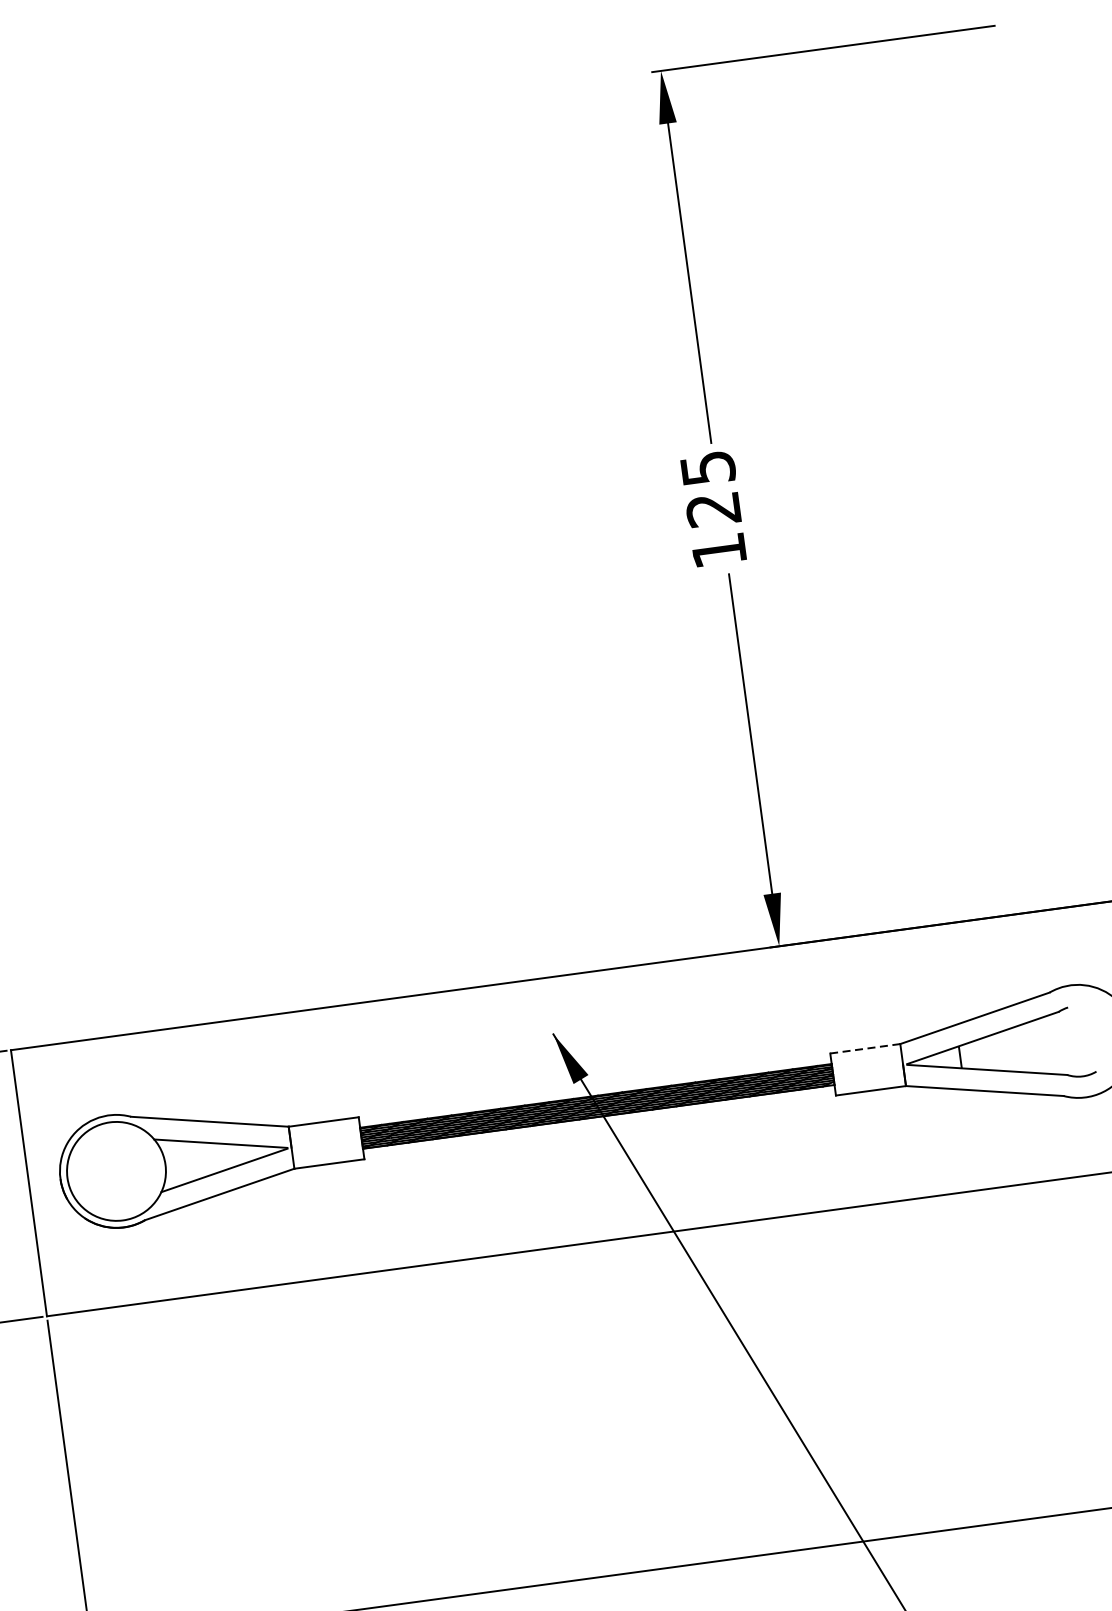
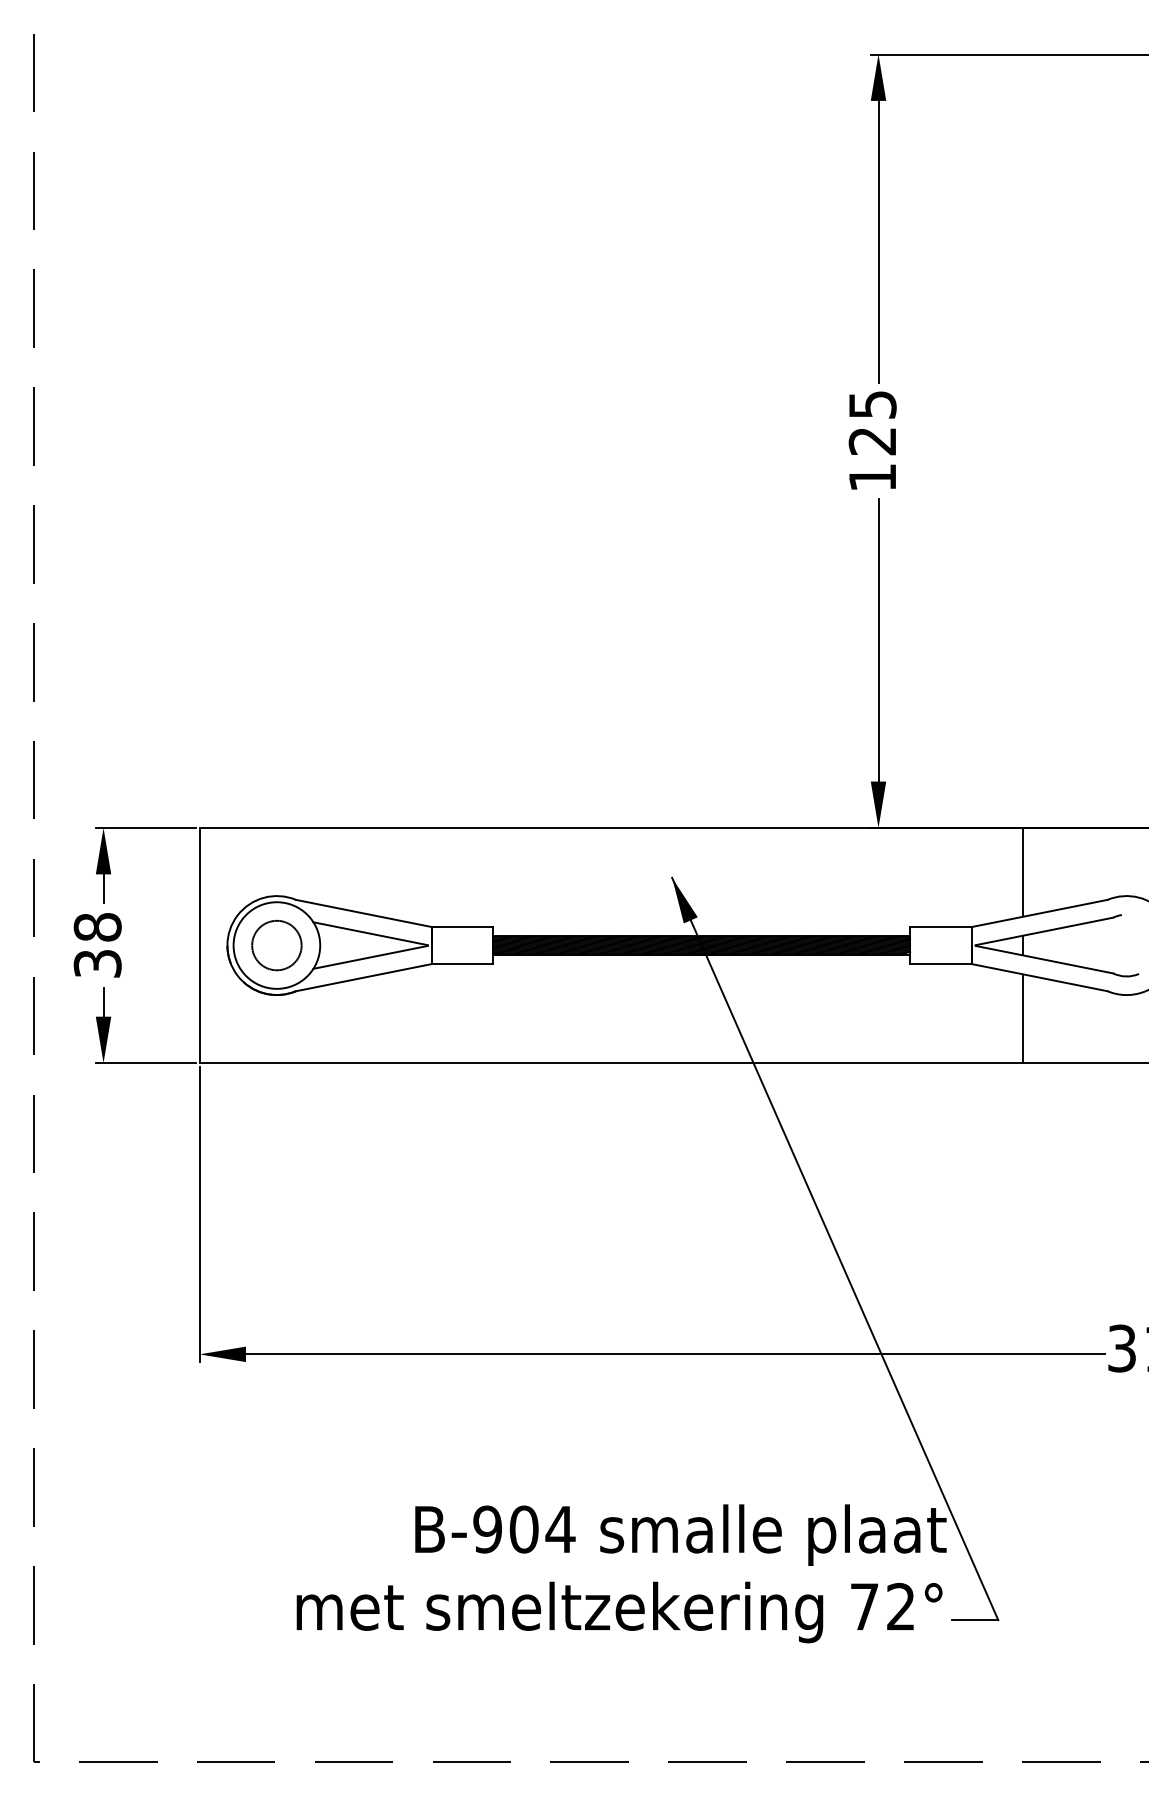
line: (948, 973) -> (1022, 871), added
line: (865, 1049) -> (941, 927), dashed -> solid
line: (971, 1139) -> (1022, 1018), added
circle: (116, 1171) -> (276, 945), added

